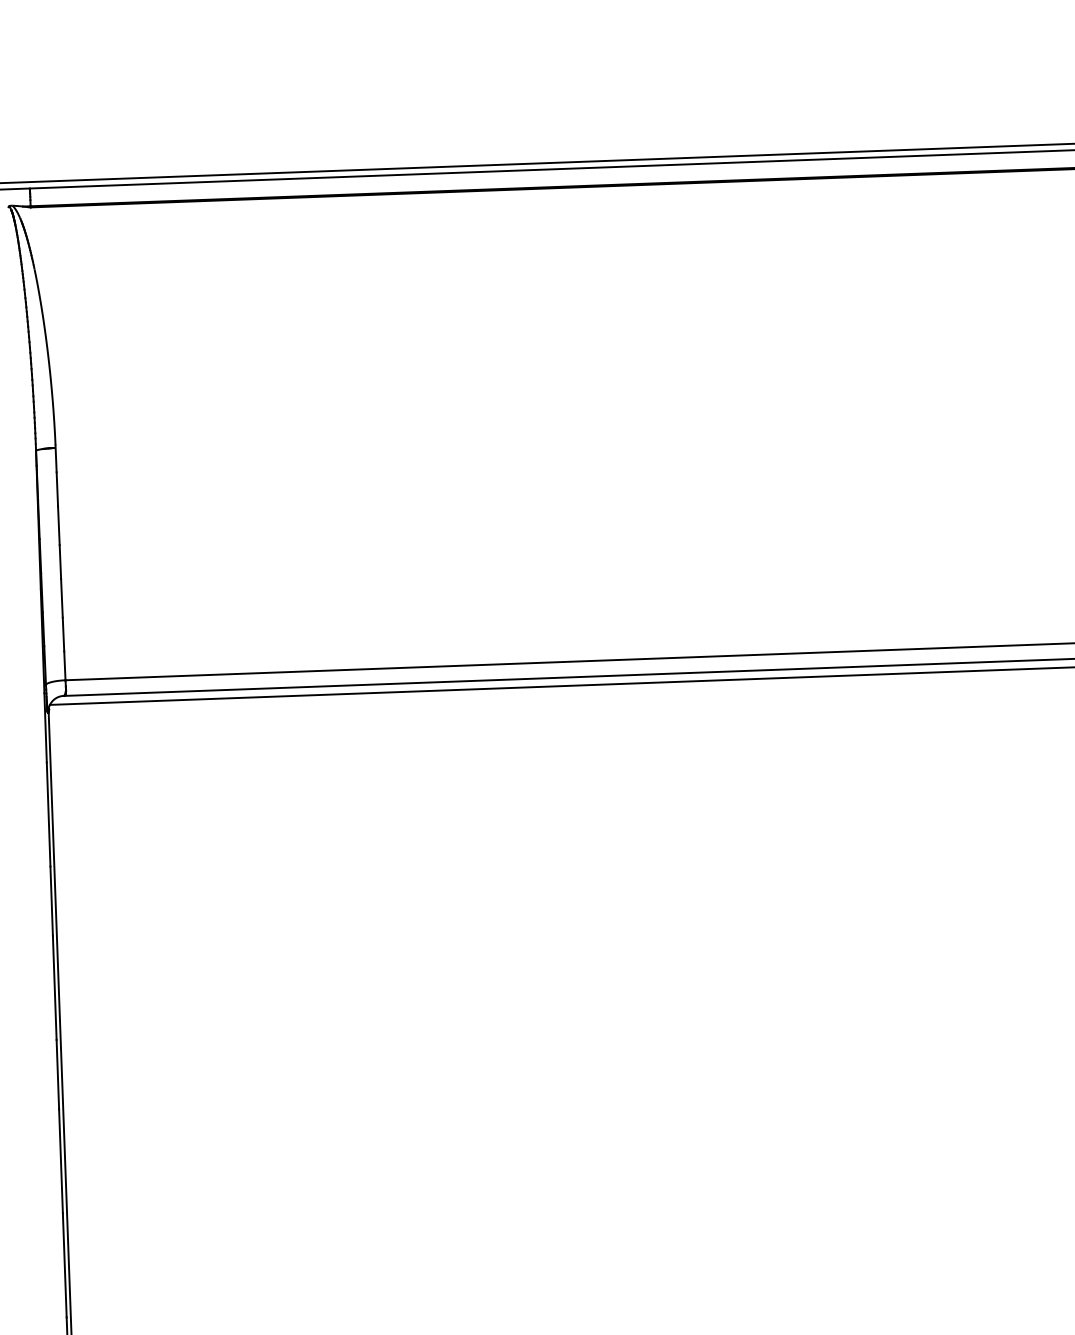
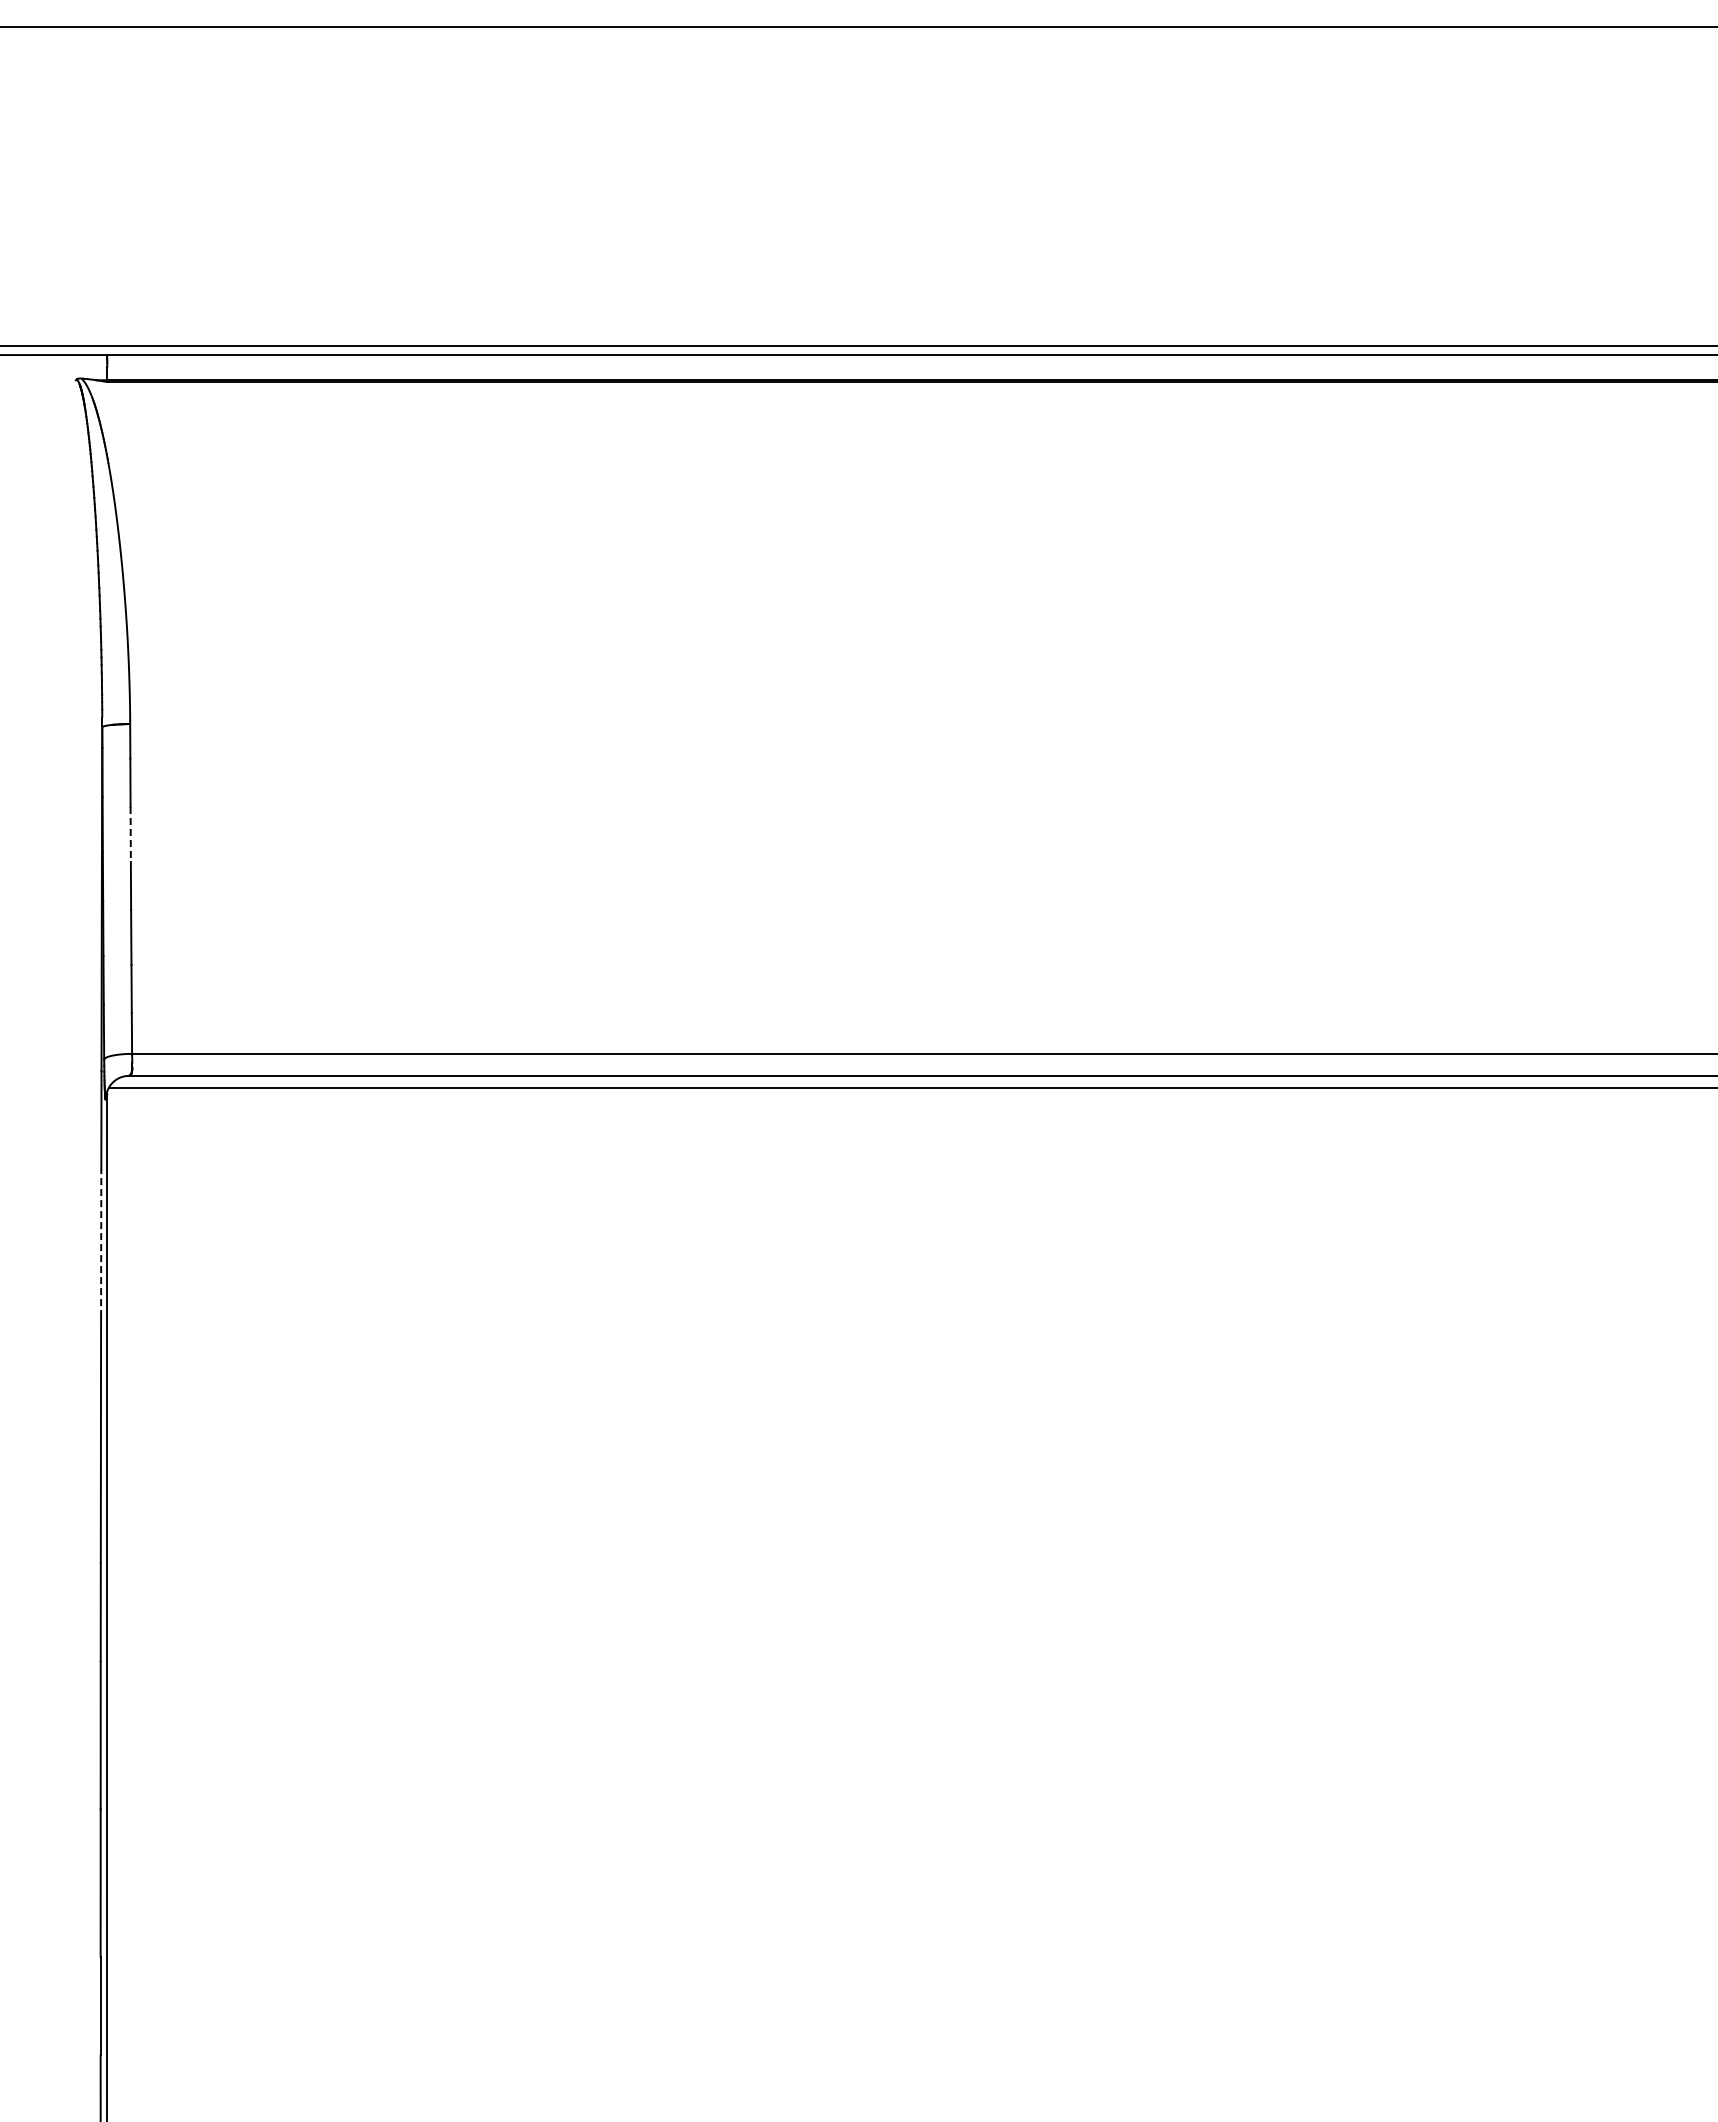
line: (58, 525) -> (130, 834), solid -> dashed
line: (48, 814) -> (101, 1243), solid -> dashed

